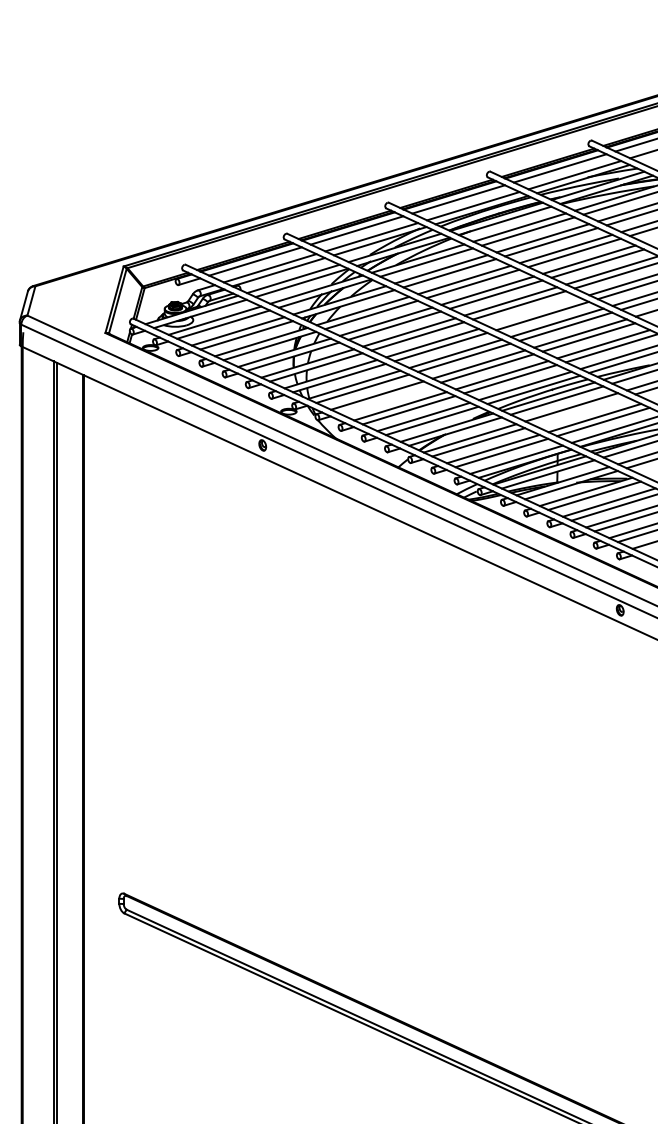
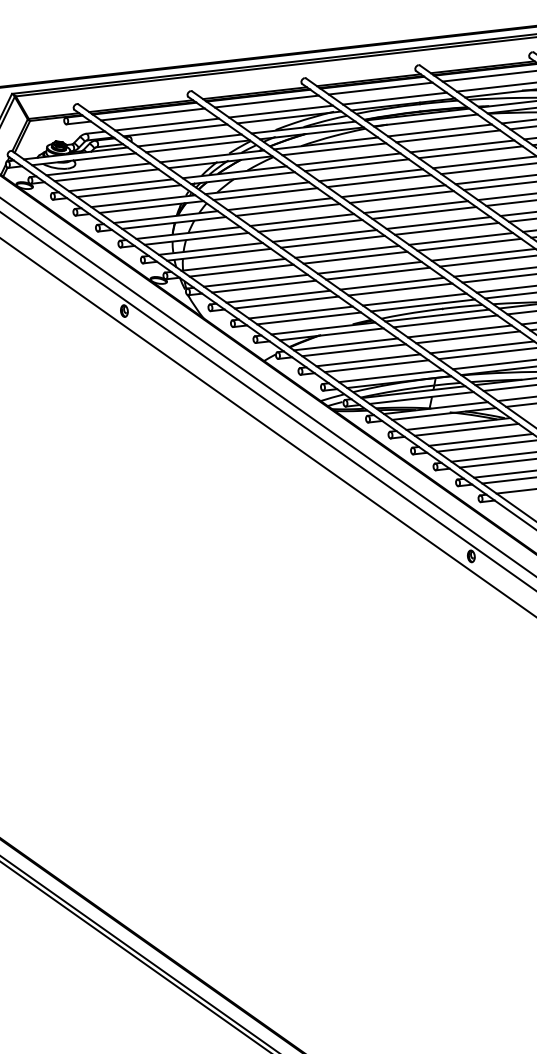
line: (533, 312) -> (437, 223), added
line: (385, 399) -> (263, 286), added
line: (579, 411) -> (467, 337), added

